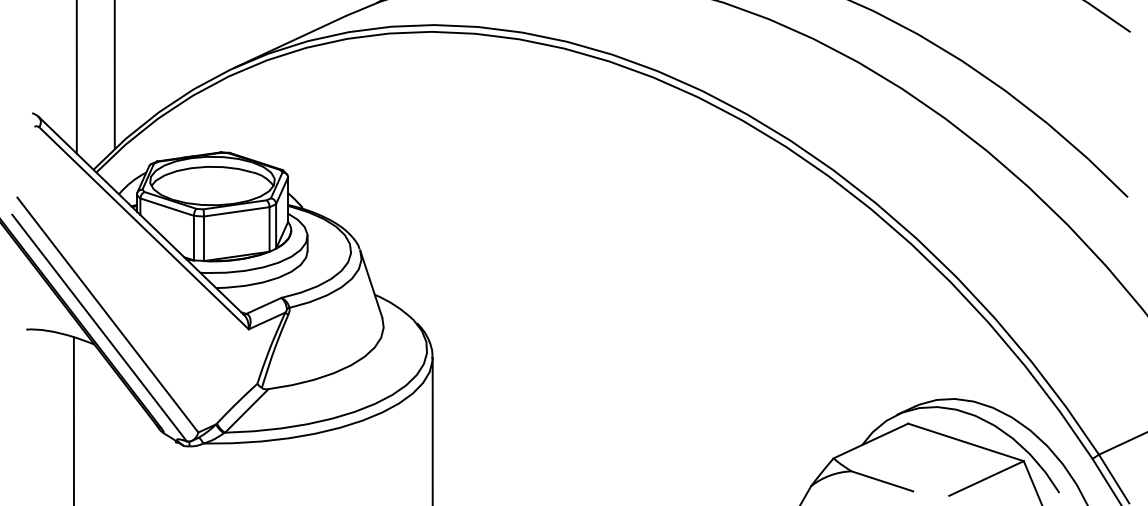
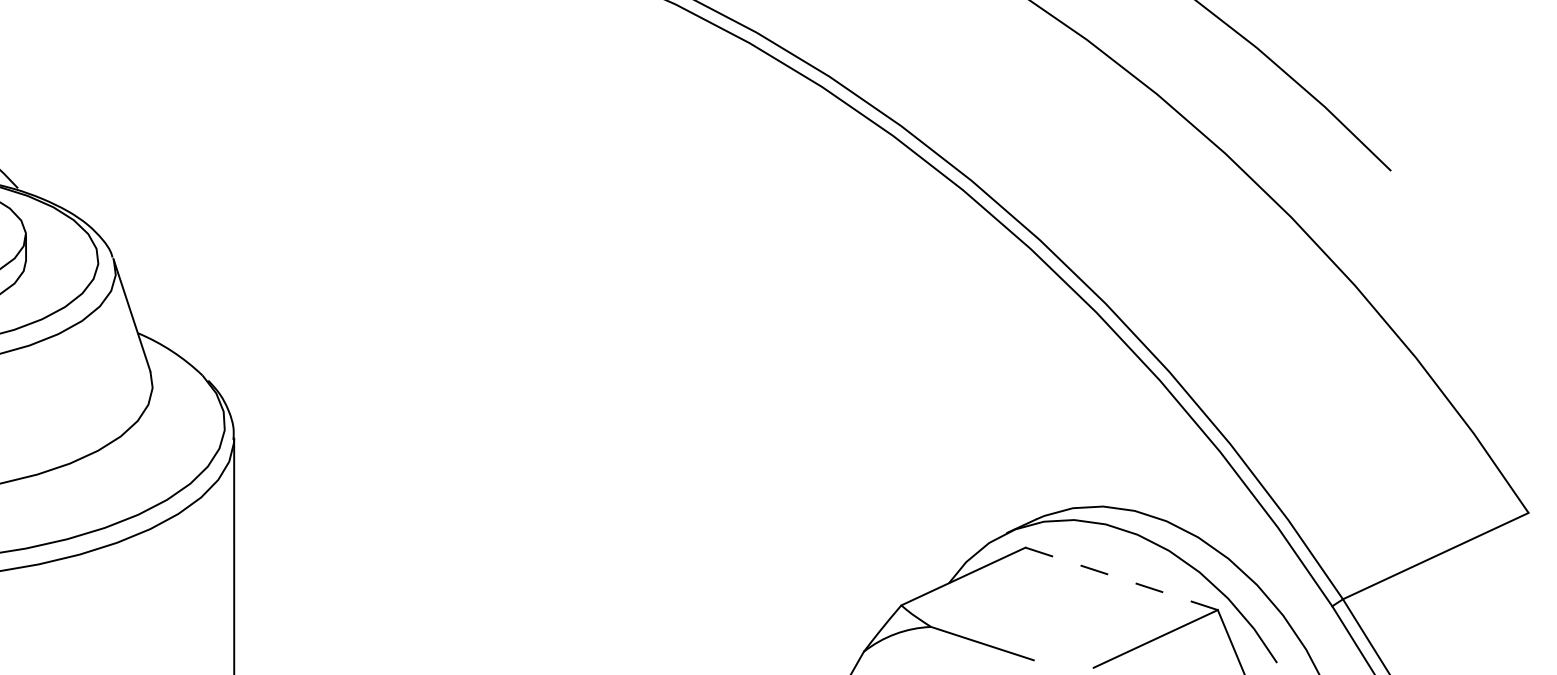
line: (966, 442) -> (1122, 578), solid -> dashed

